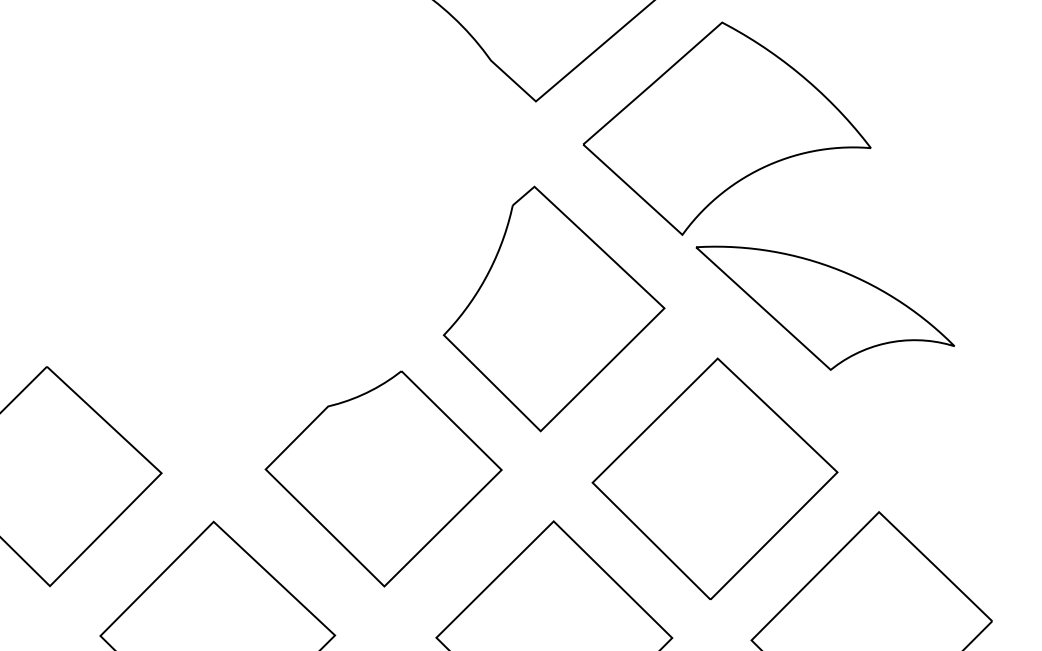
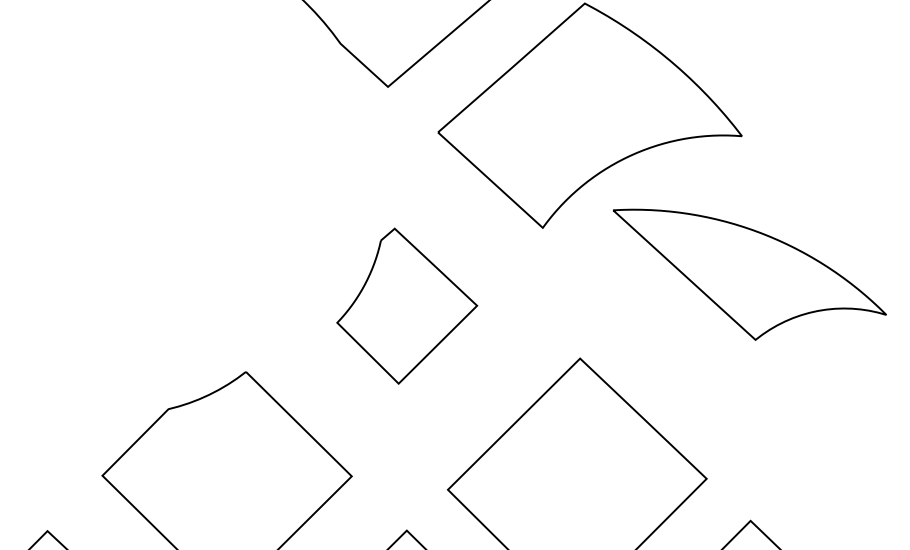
part: (825, 307) -> (750, 273), moved
part: (553, 308) -> (406, 305), size x0.6

